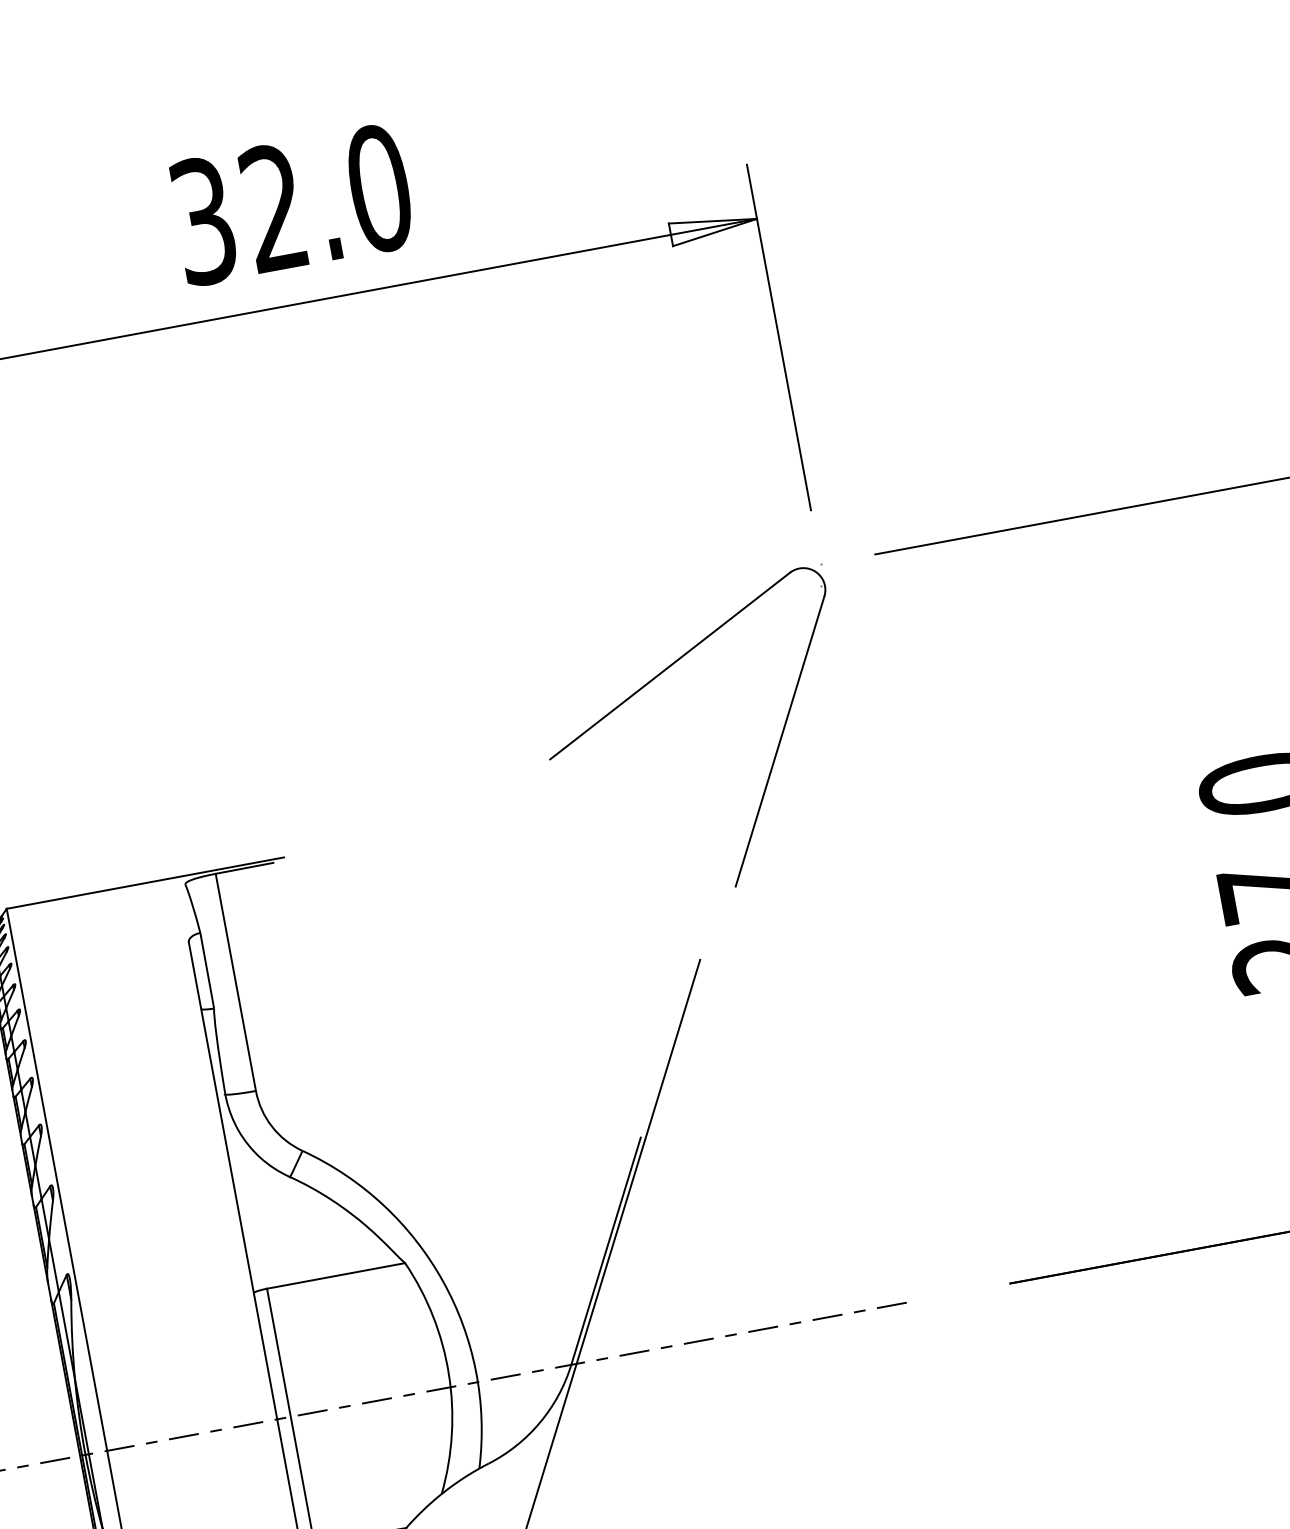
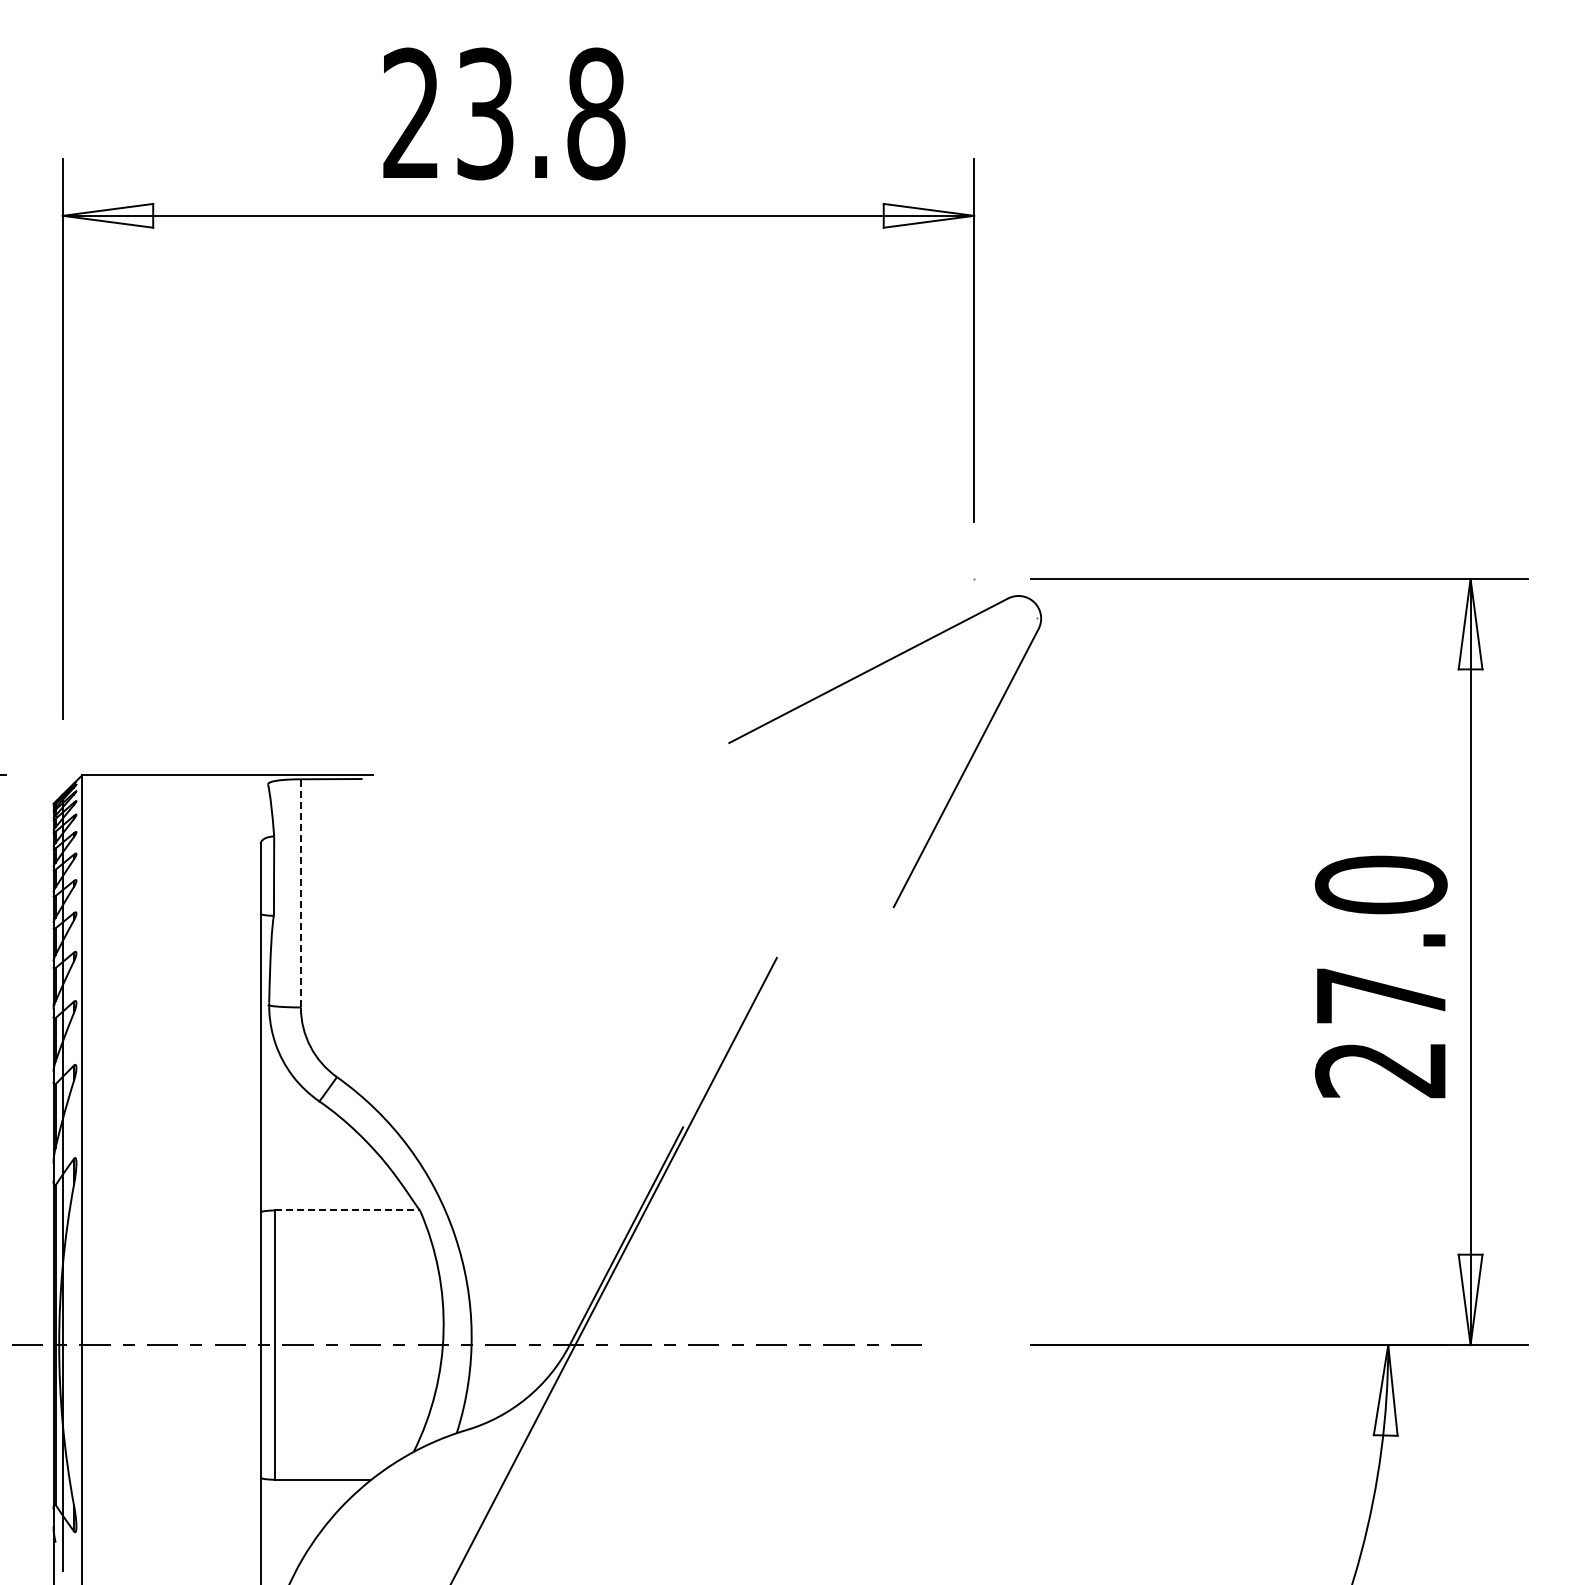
text: (292, 204) -> (504, 113), 32.0 -> 23.8
part: (654, 679) -> (850, 681), moved
line: (235, 981) -> (300, 892), solid -> dashed
line: (336, 1275) -> (347, 1210), solid -> dashed

